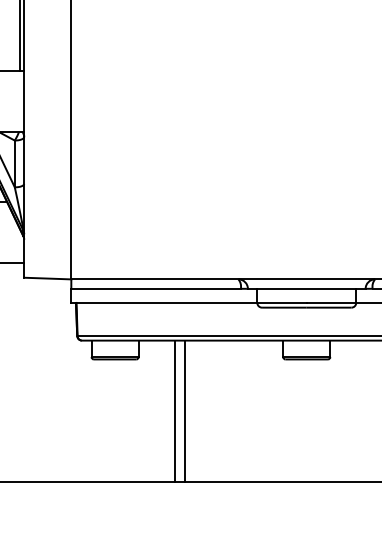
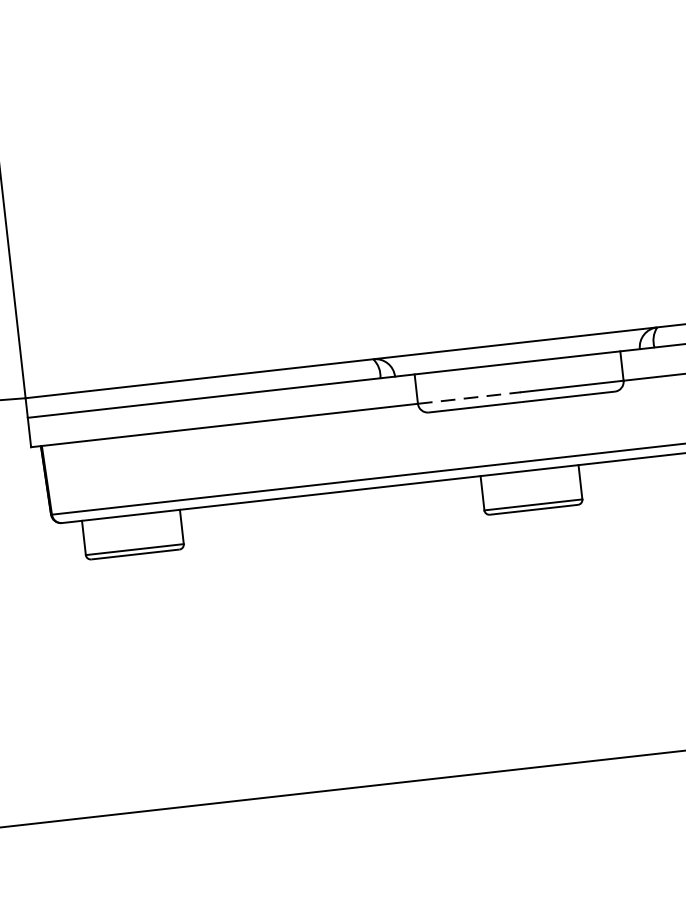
line: (282, 302) -> (470, 397), solid -> dashed
line: (174, 410) -> (270, 646), removed
line: (185, 410) -> (293, 644), removed

